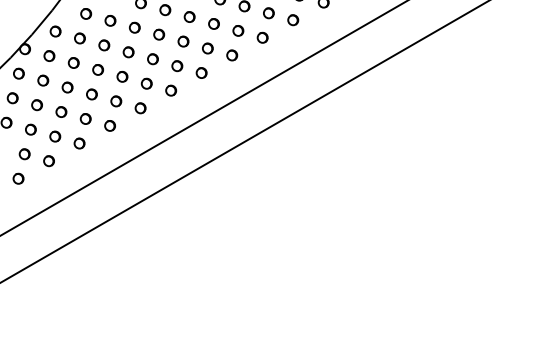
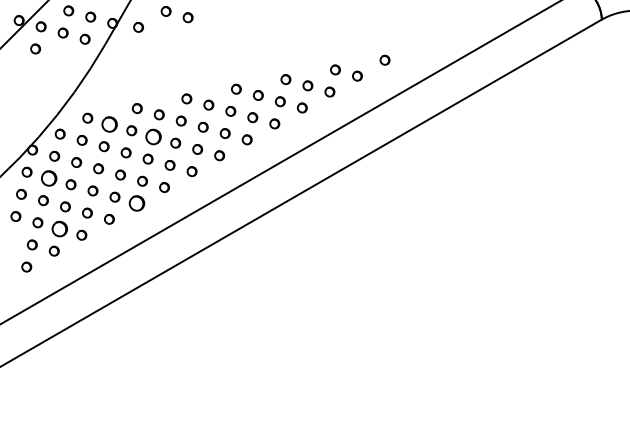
part: (110, 20) -> (109, 124), size x1.6
part: (158, 34) -> (153, 136), size x1.6
circle: (42, 80) -> (48, 178), size x1.6
part: (140, 108) -> (136, 203), size x1.6
part: (54, 136) -> (59, 228), size x1.6

